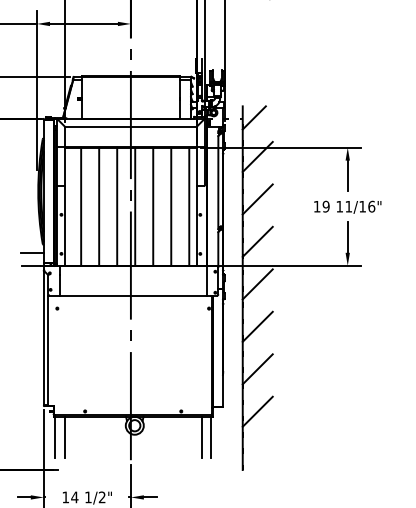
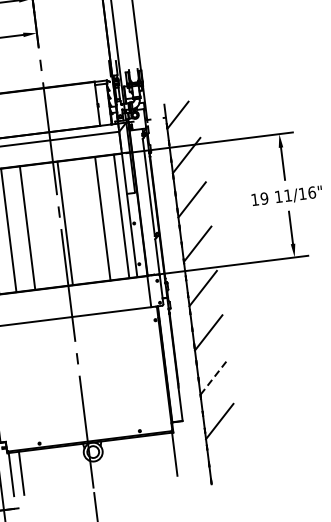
line: (117, 206) -> (46, 225), removed
line: (153, 206) -> (84, 220), removed
line: (258, 368) -> (214, 376), solid -> dashed
line: (201, 437) -> (164, 455), removed

